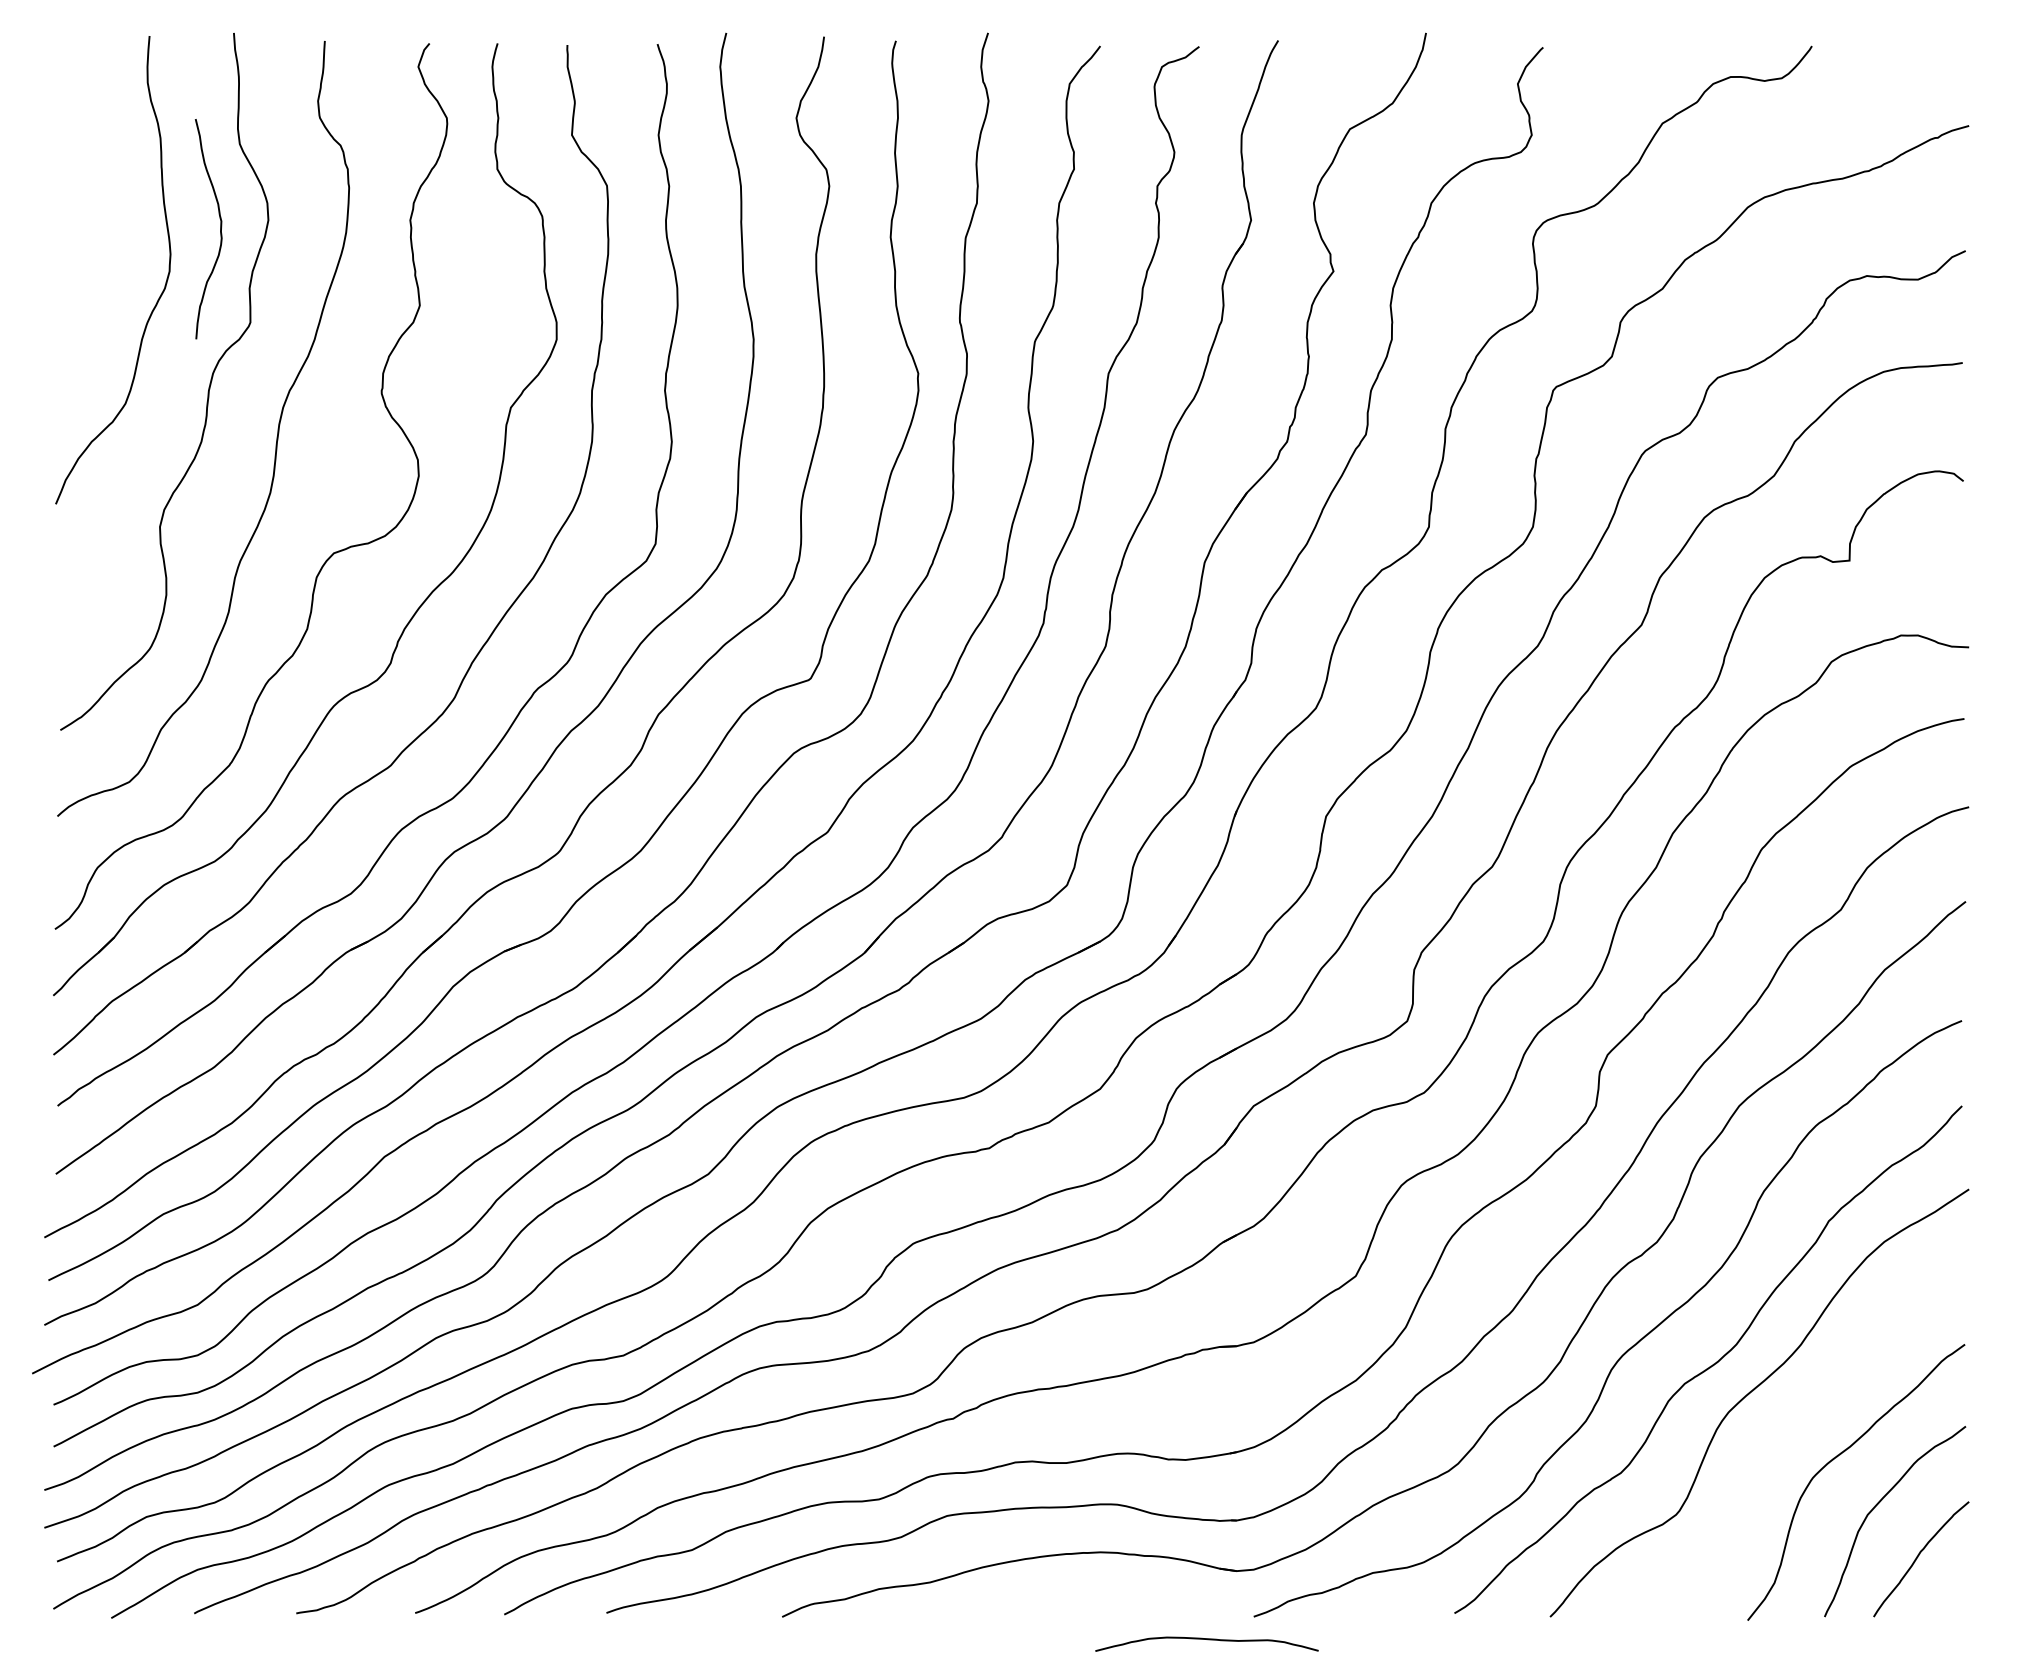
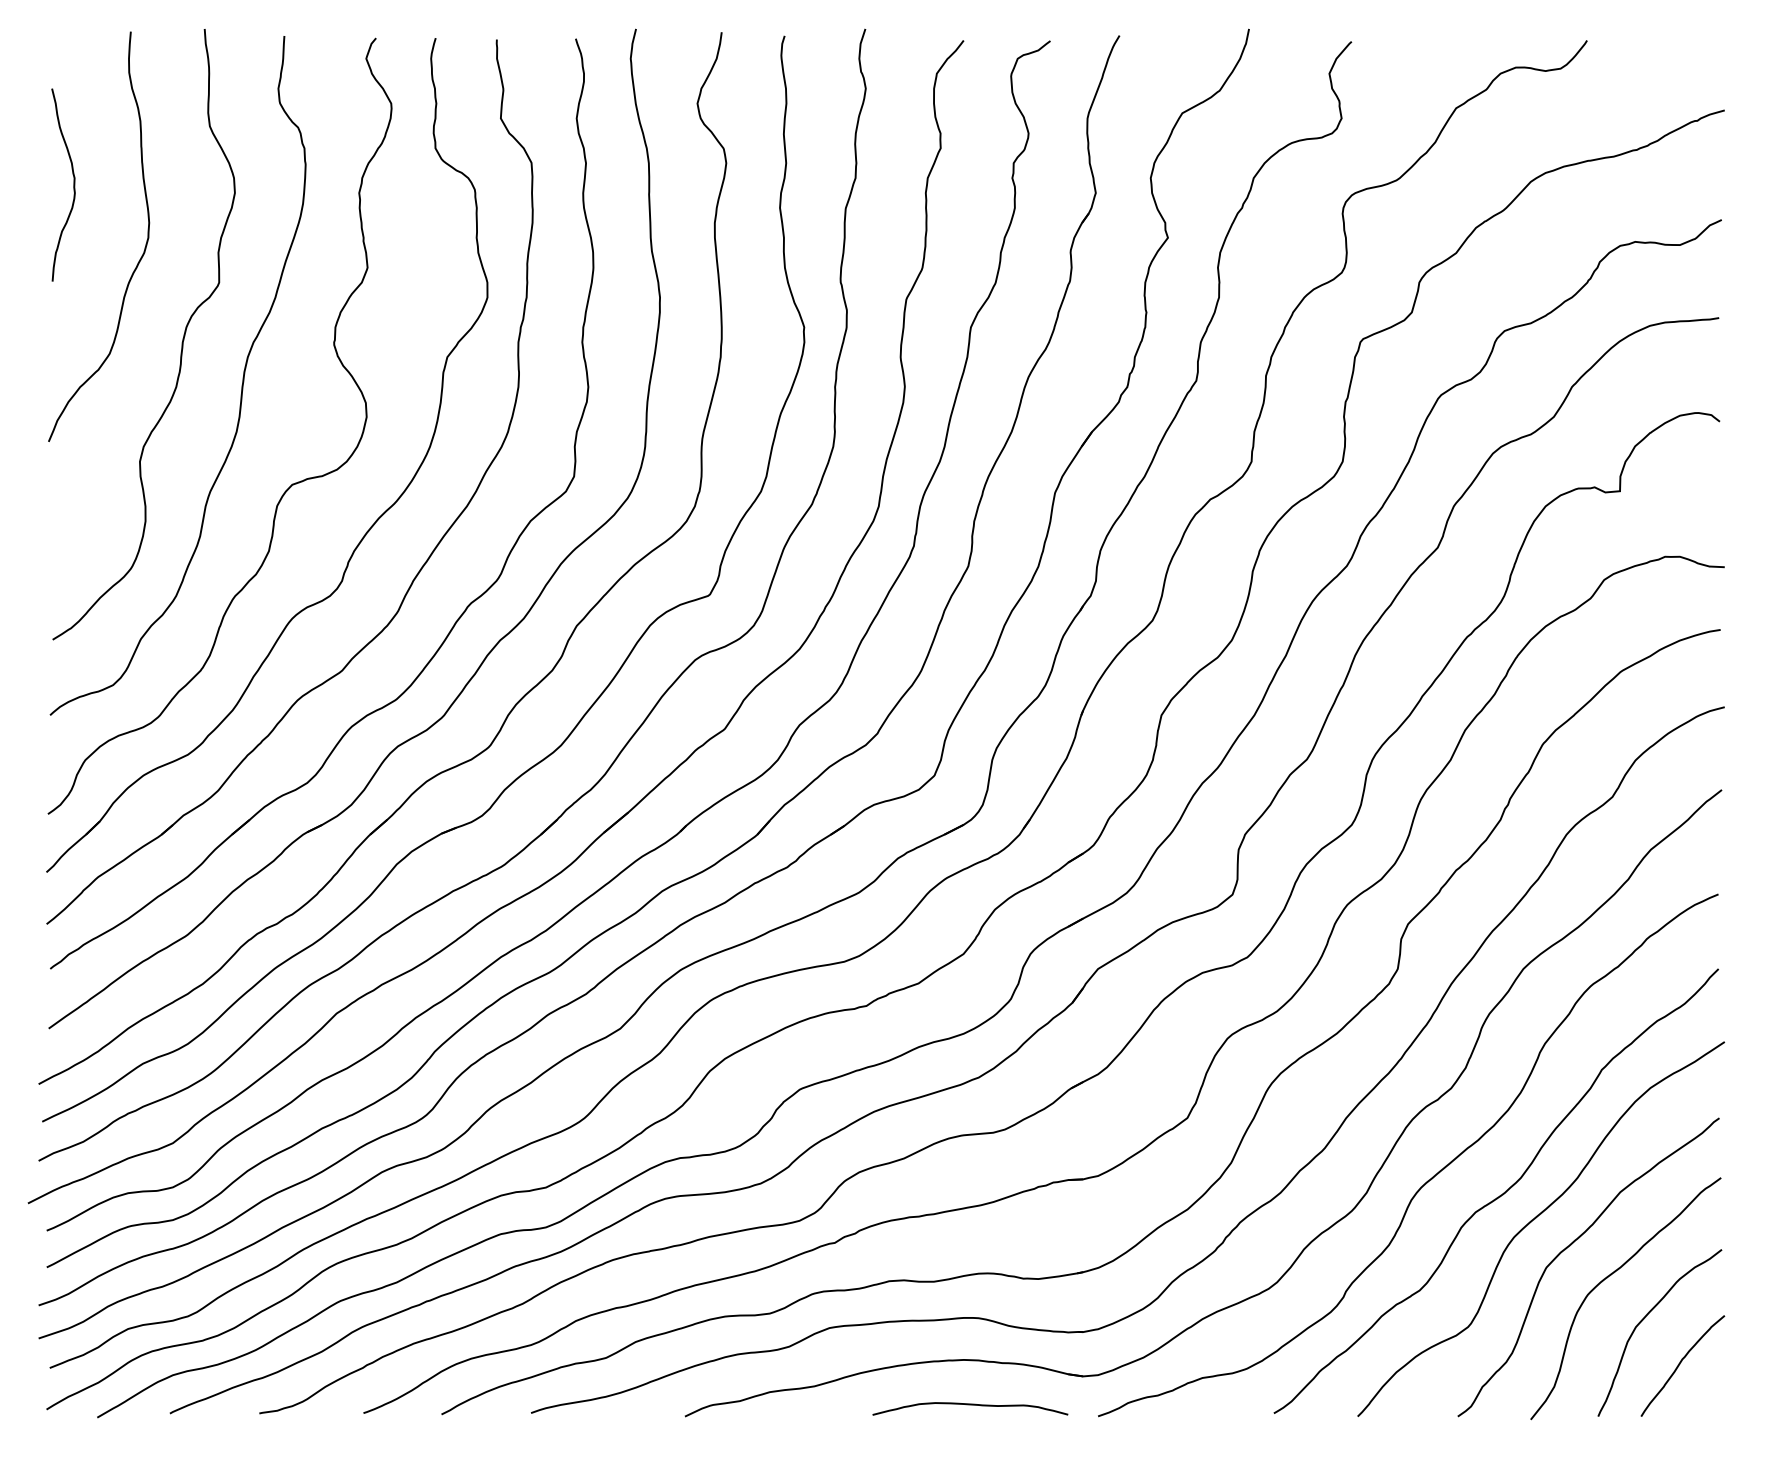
curve: (220, 229) -> (73, 185), moved
curve: (1791, 1423) -> (1569, 1247), added
curve: (1207, 1640) -> (970, 1405), moved

